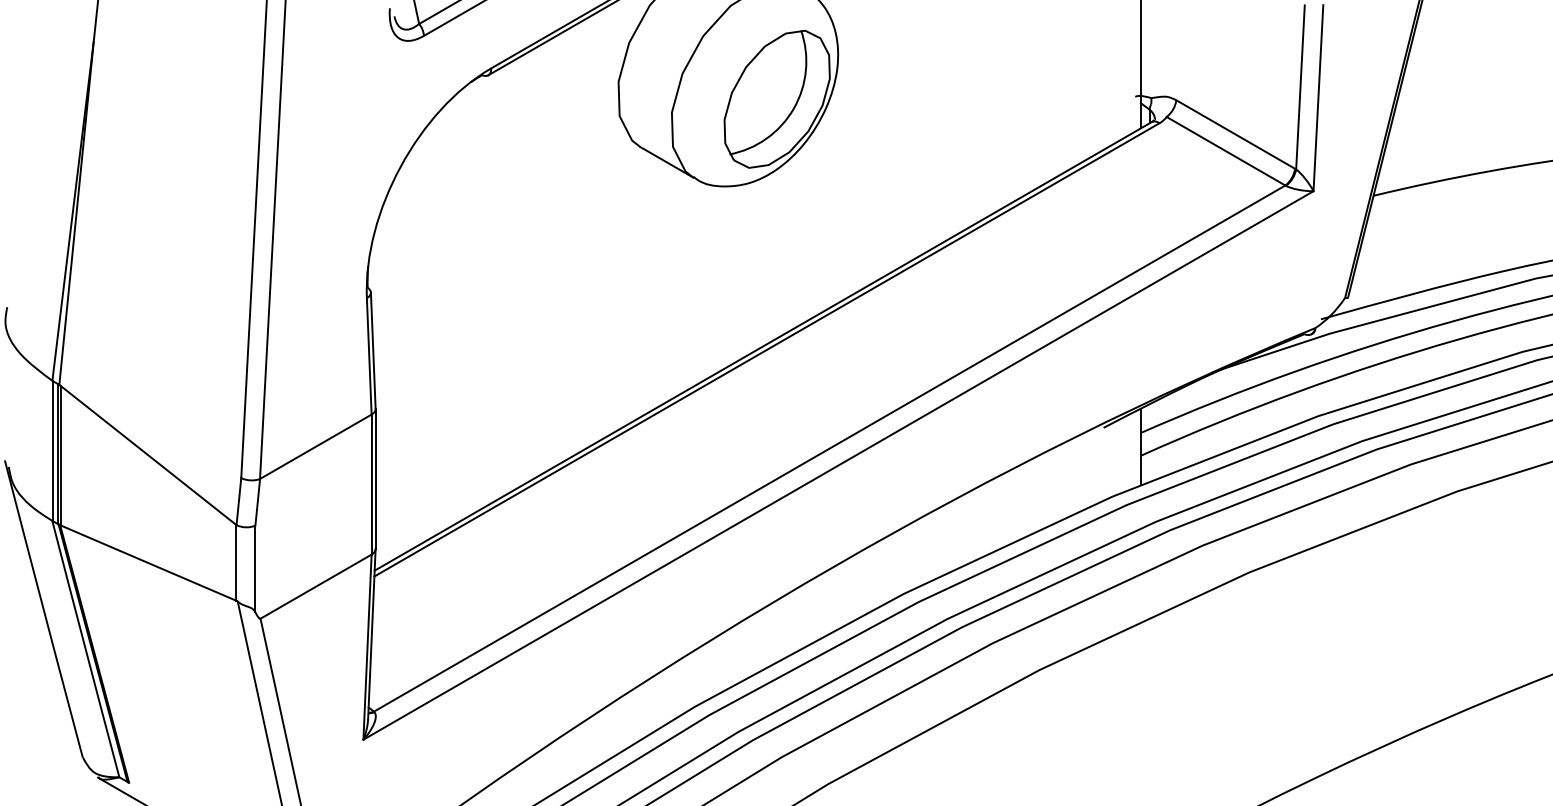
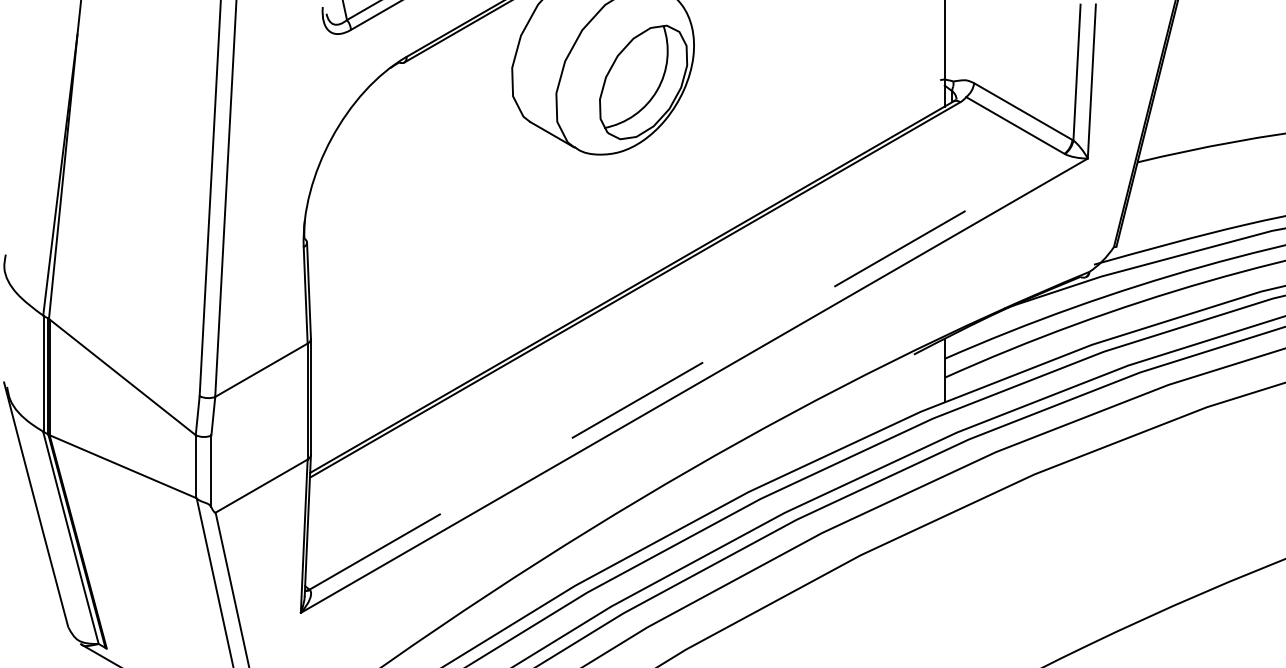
line: (830, 448) -> (687, 371), solid -> dashed

